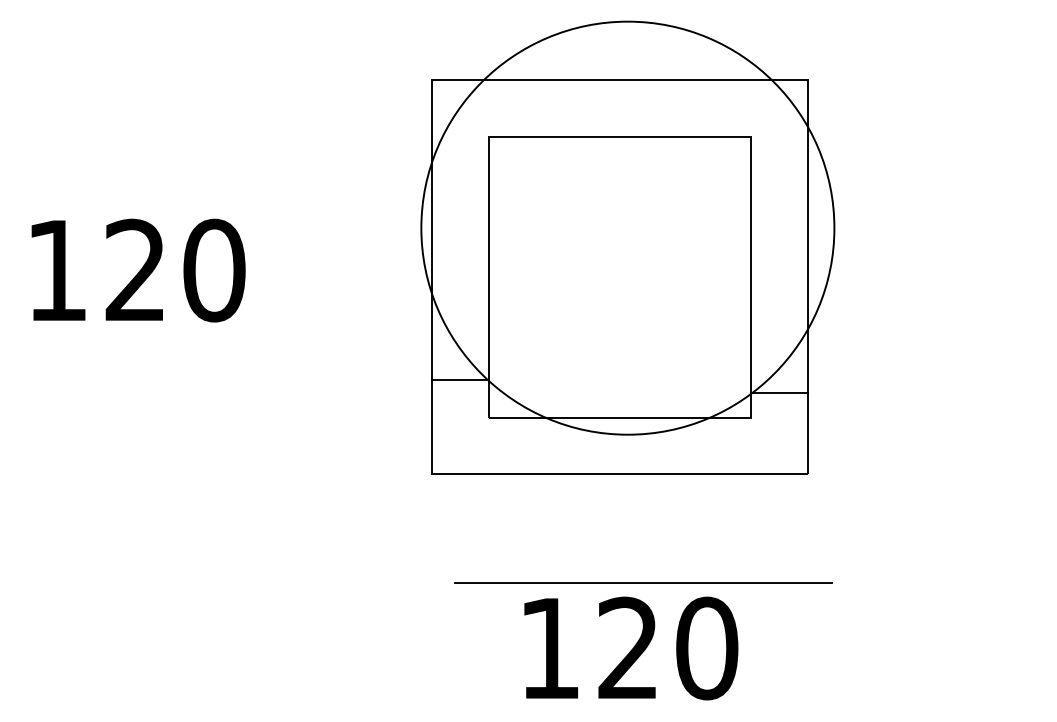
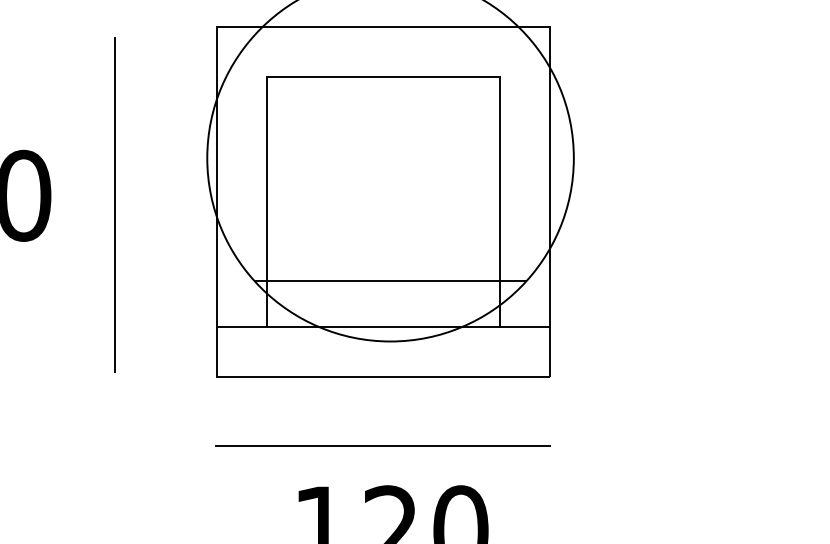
line: (317, 280) -> (115, 204), added
line: (627, 366) -> (390, 280), added
line: (460, 379) -> (242, 326), moved
line: (779, 392) -> (525, 326), moved
line: (643, 582) -> (383, 445), moved

